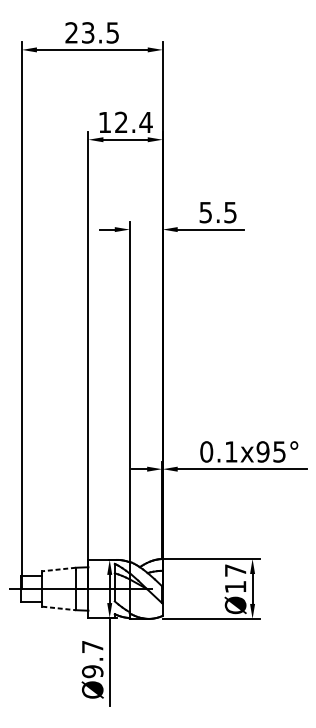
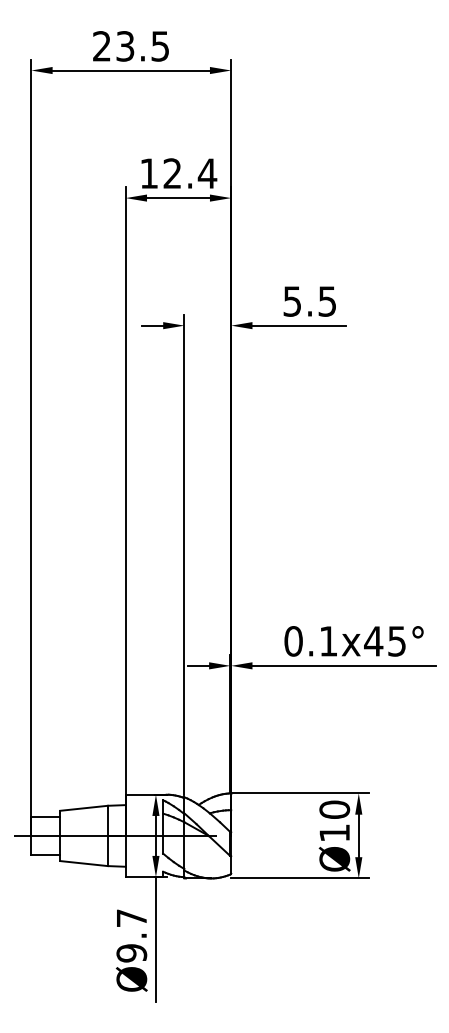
text: (262, 452) -> (373, 641), 0.1x95° -> 0.1x45°
line: (59, 569) -> (84, 808), dashed -> solid
text: (235, 570) -> (334, 809), Ø17 -> Ø10
line: (59, 608) -> (84, 863), dashed -> solid

